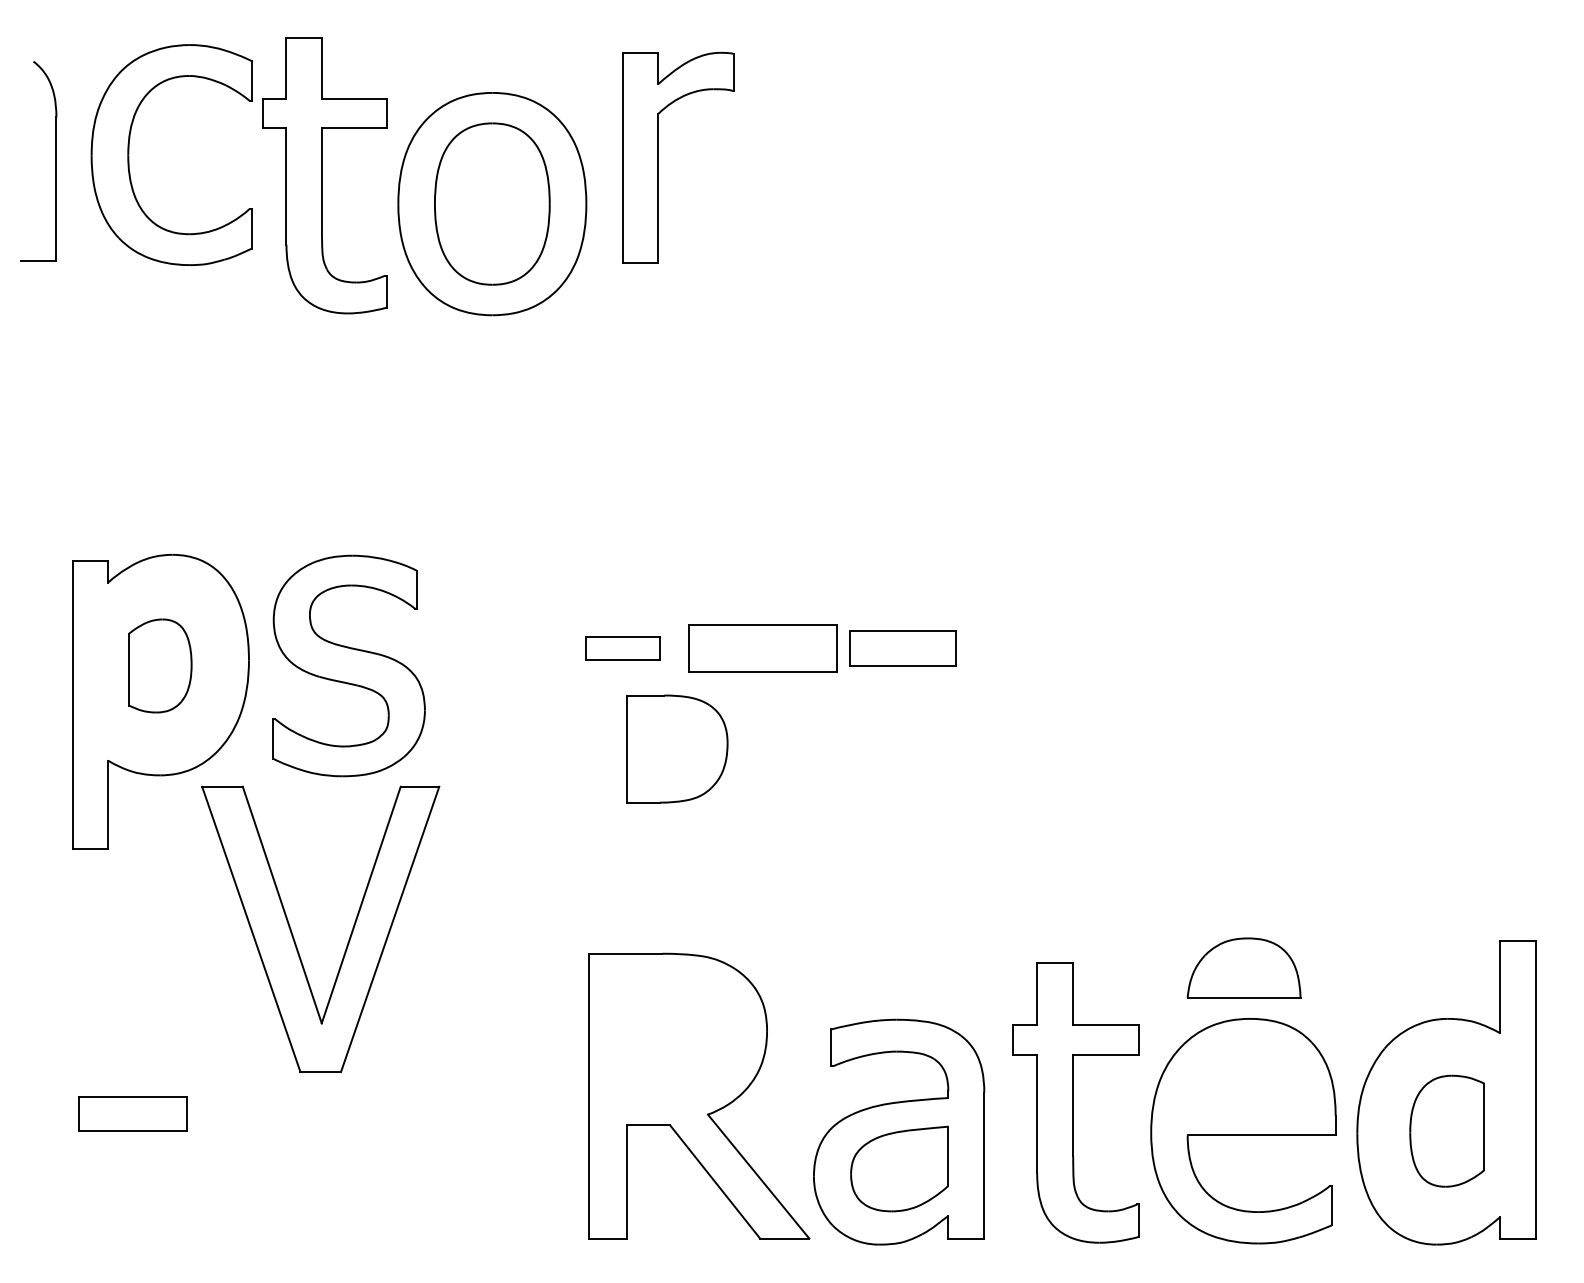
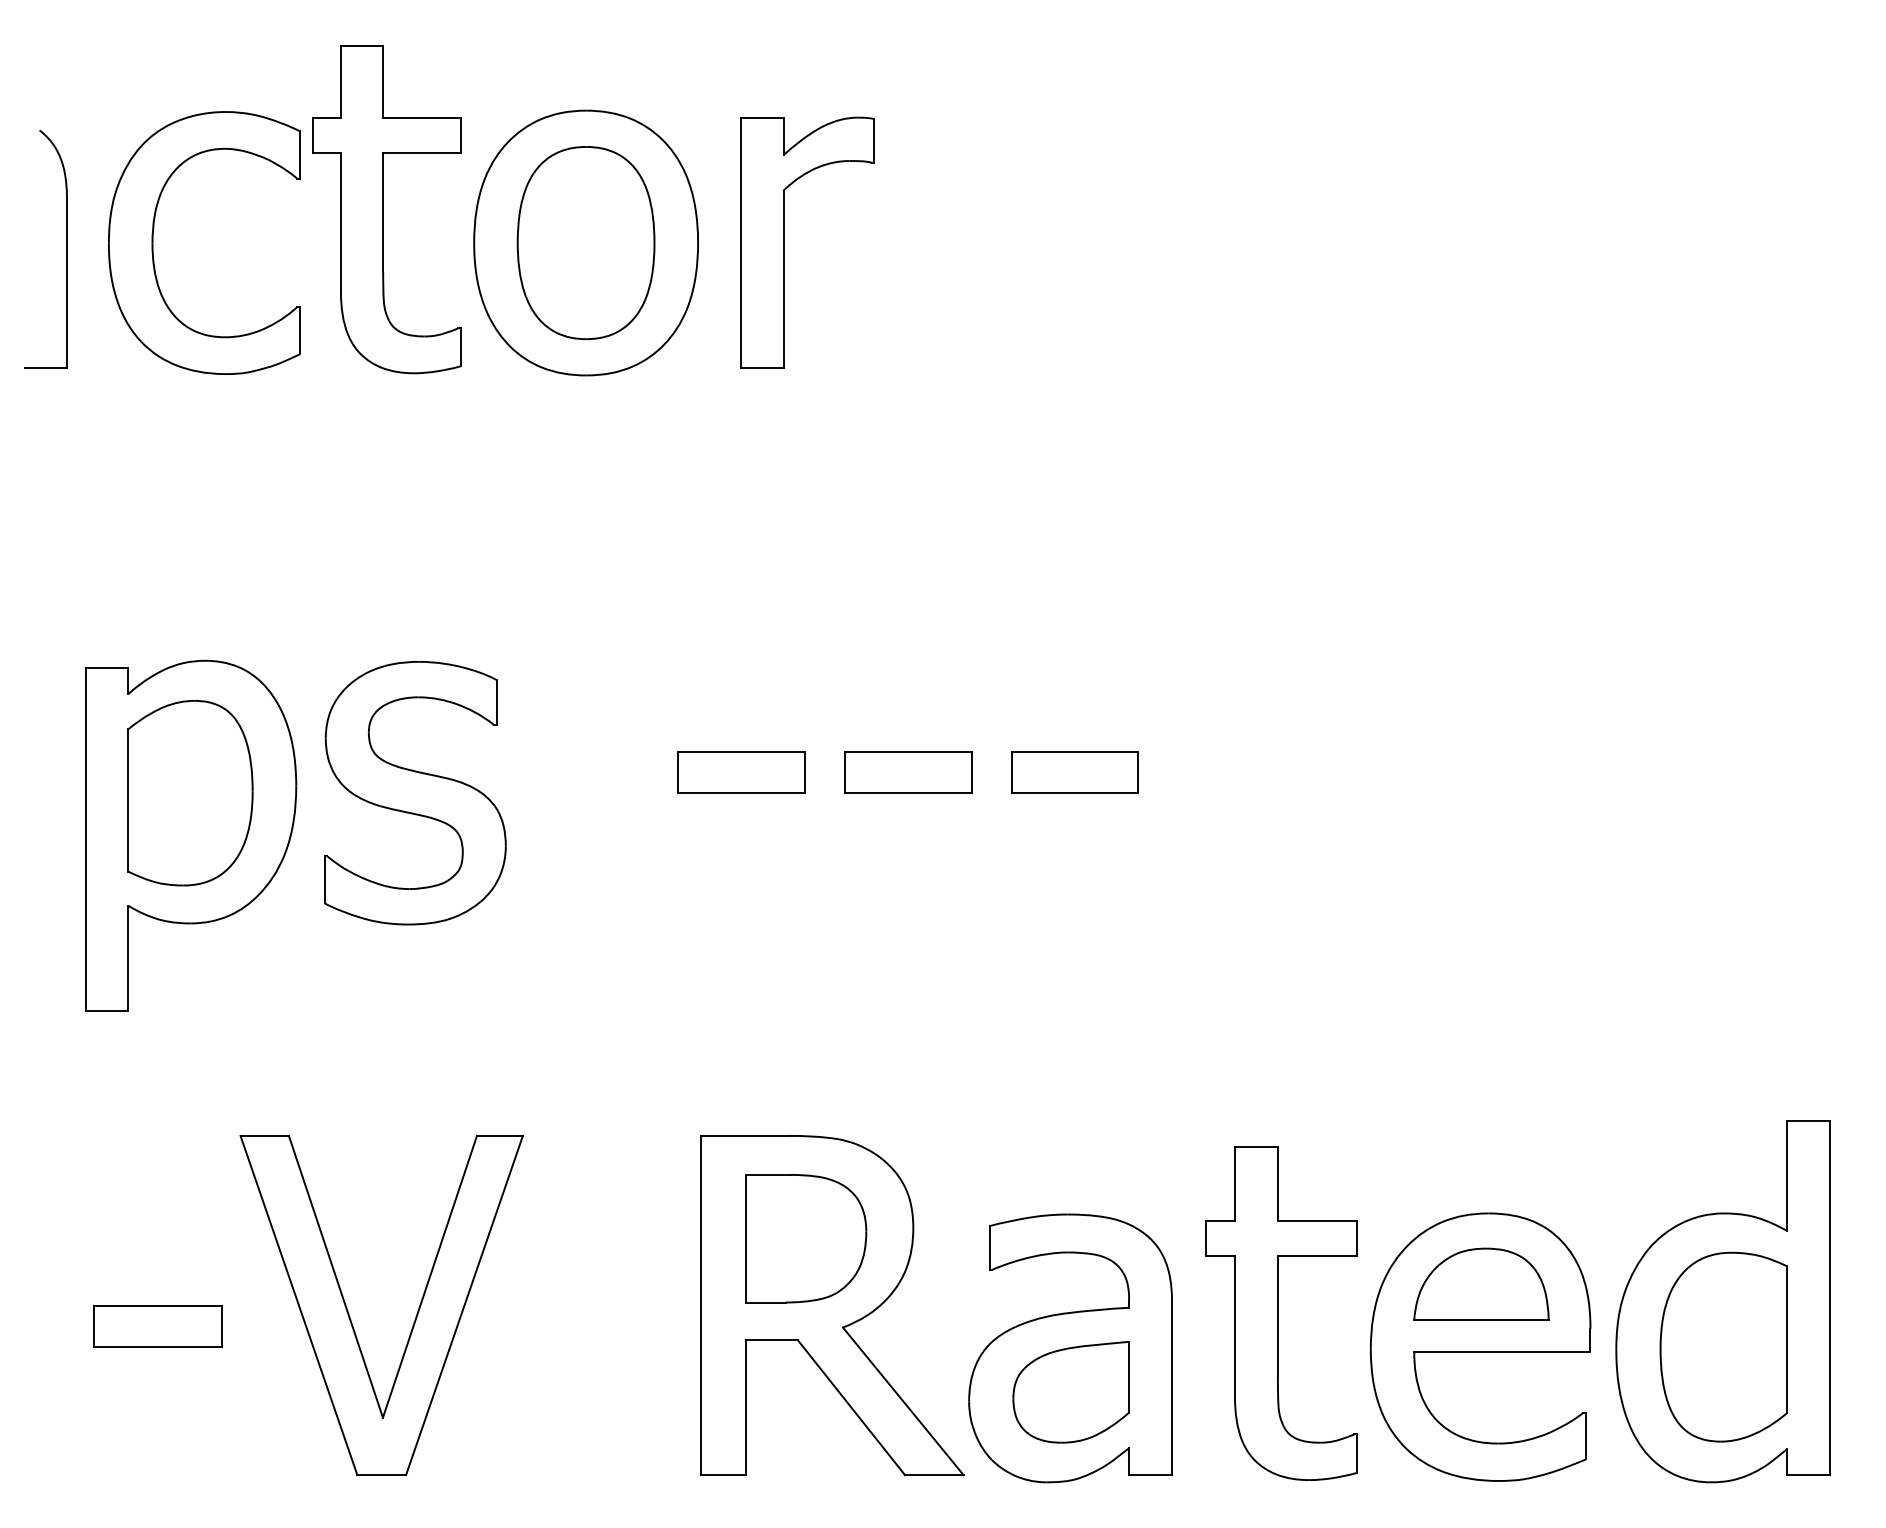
part: (129, 154) -> (153, 242), moved
part: (658, 157) -> (784, 242), moved
part: (55, 161) -> (65, 249), moved
part: (622, 648) -> (741, 772), size x1.43
part: (762, 648) -> (907, 772), size x0.71
part: (160, 665) -> (190, 792), size x1.67
part: (677, 748) -> (806, 1238), moved
part: (294, 937) -> (350, 1315), moved
part: (1243, 967) -> (1480, 1283), moved
part: (1446, 1131) -> (1722, 1347), size x1.43

